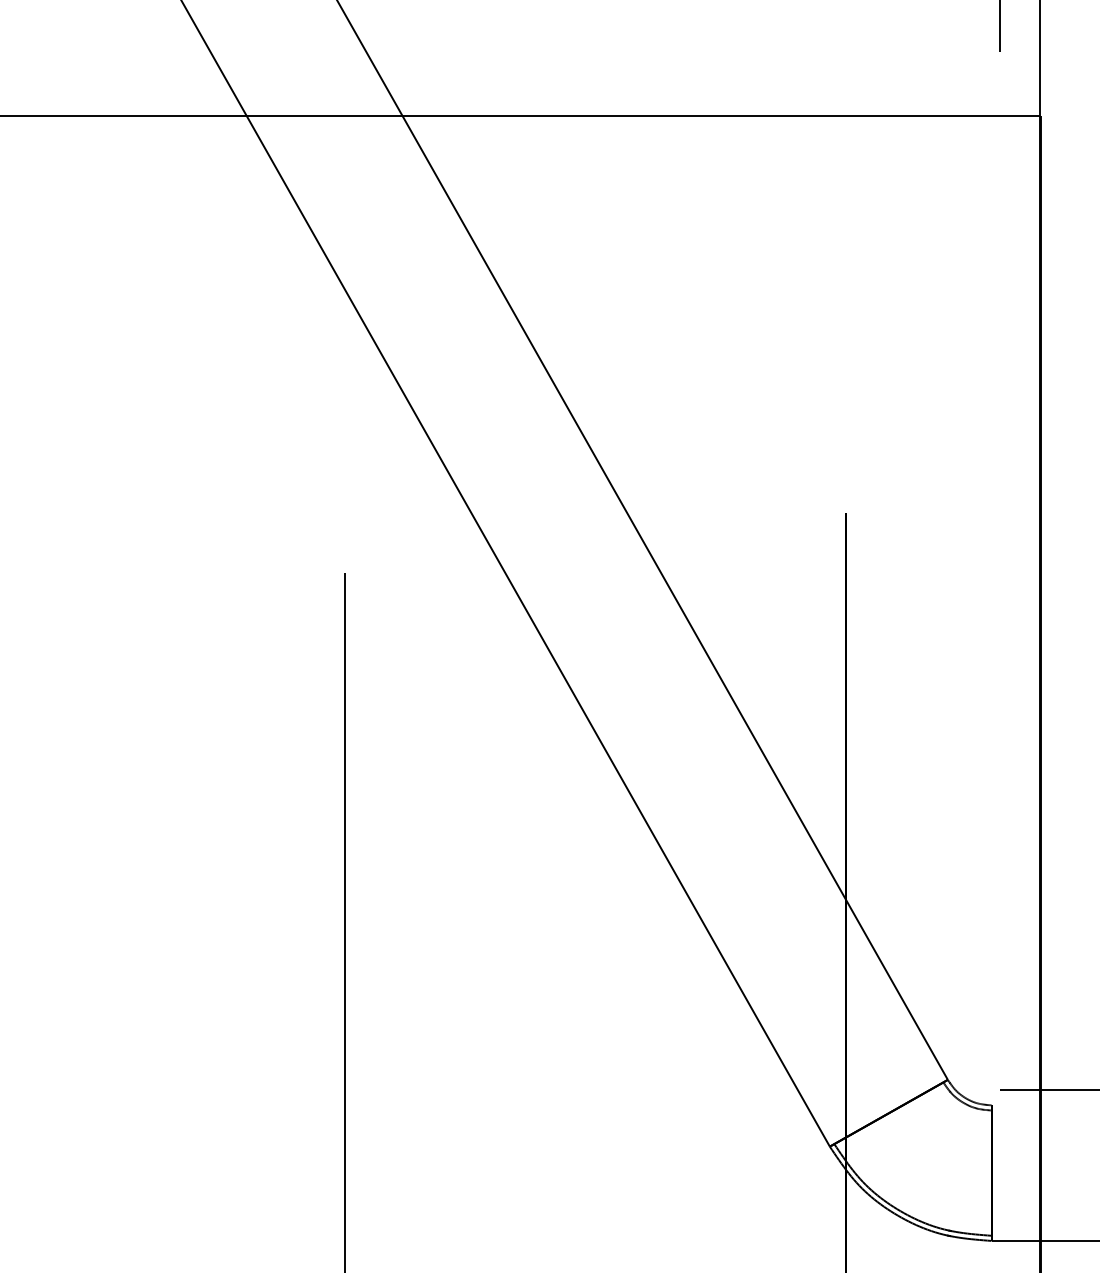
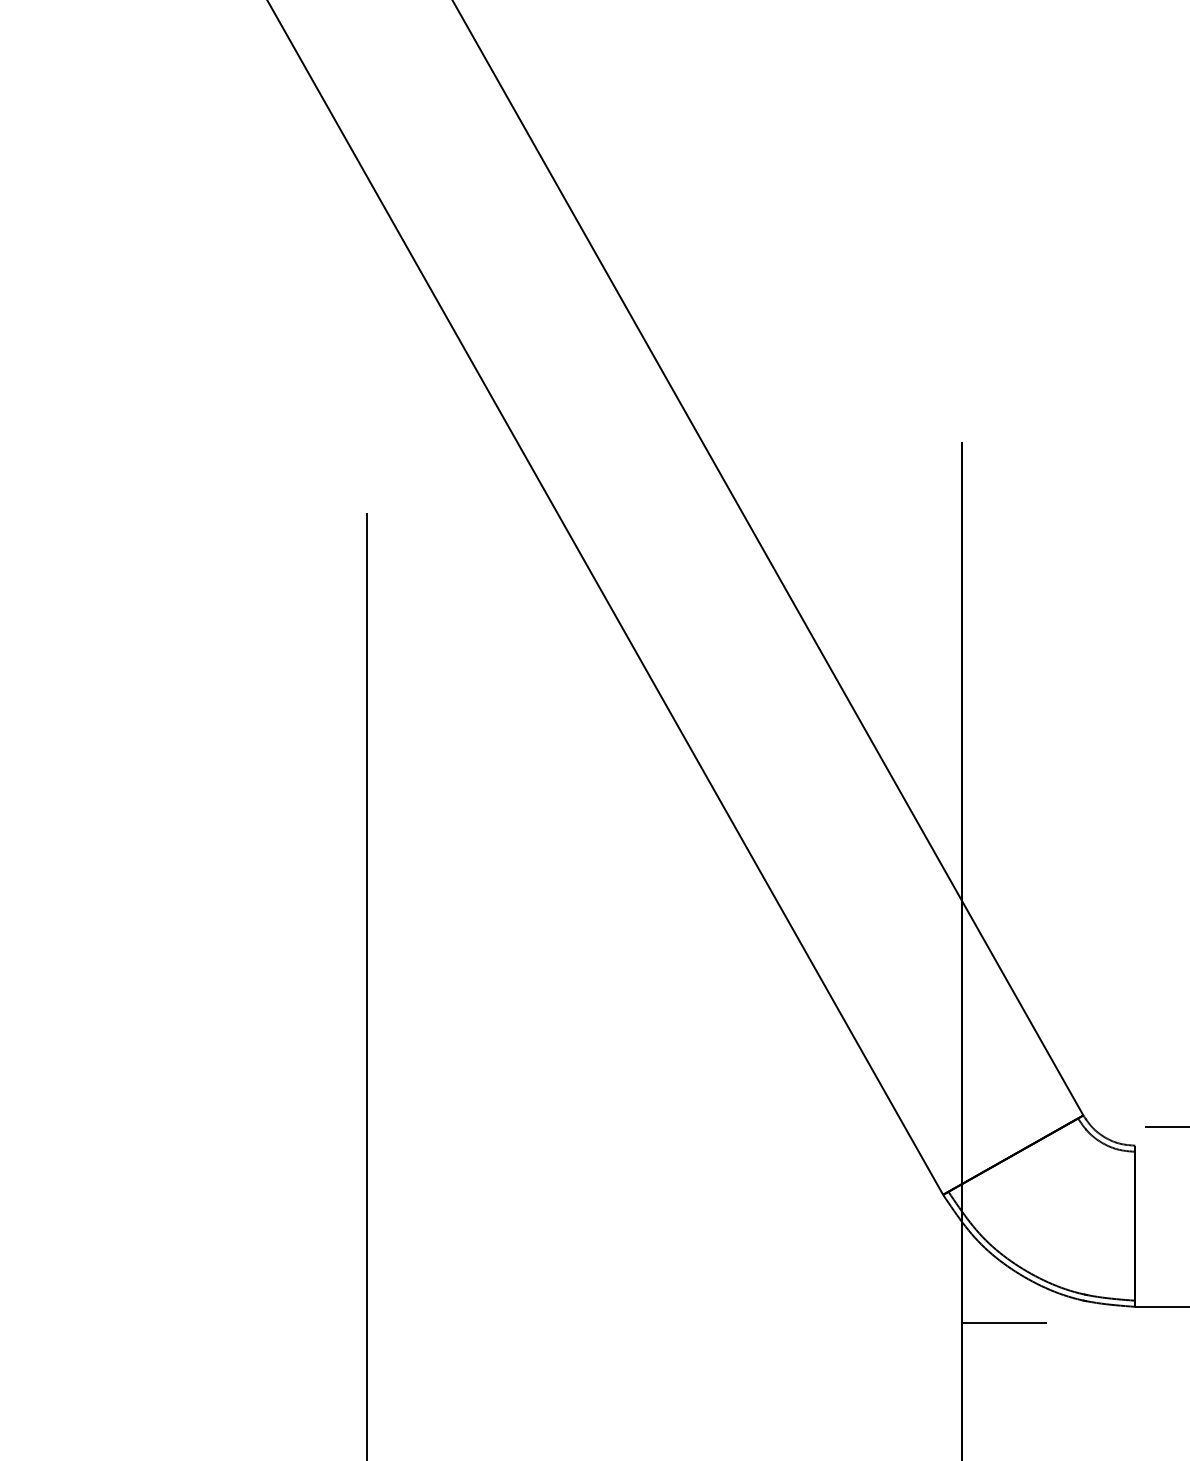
line: (881, 1254) -> (1004, 1322), added

